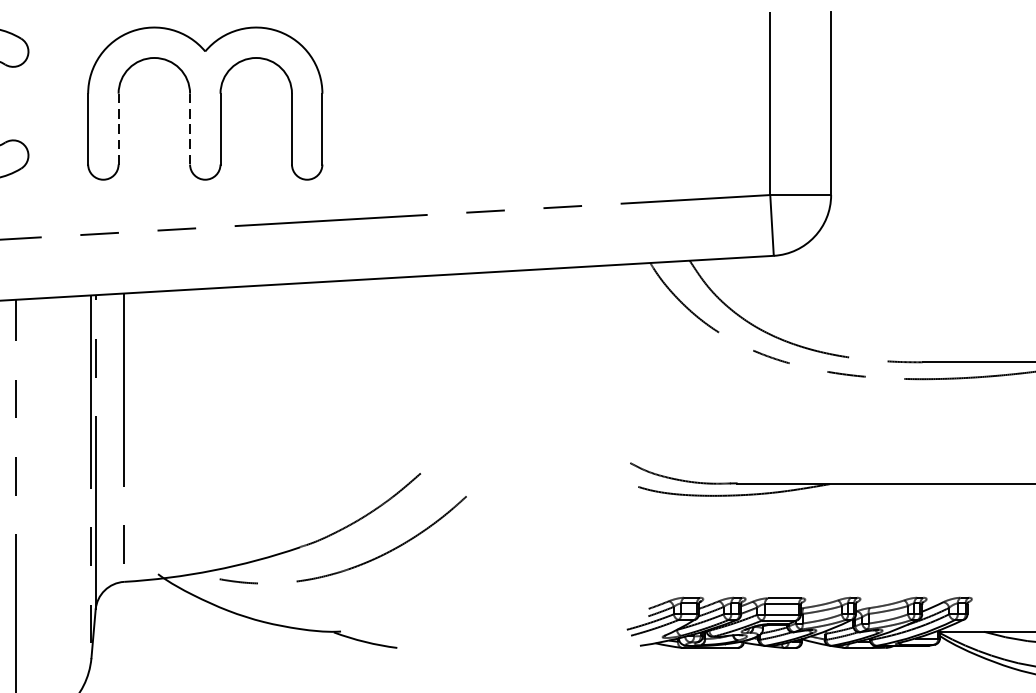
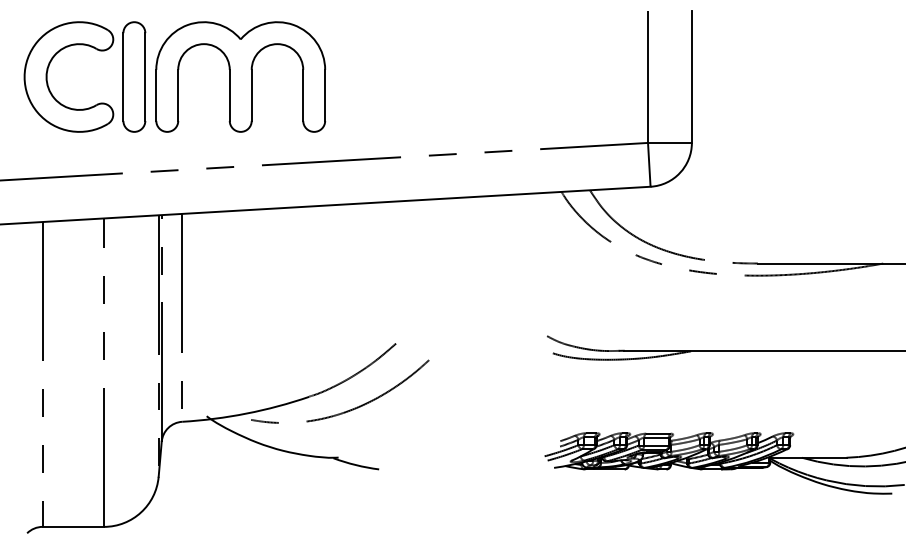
part: (57, 102) -> (134, 76), added
line: (118, 129) -> (178, 95), dashed -> solid
line: (189, 129) -> (229, 95), dashed -> solid

